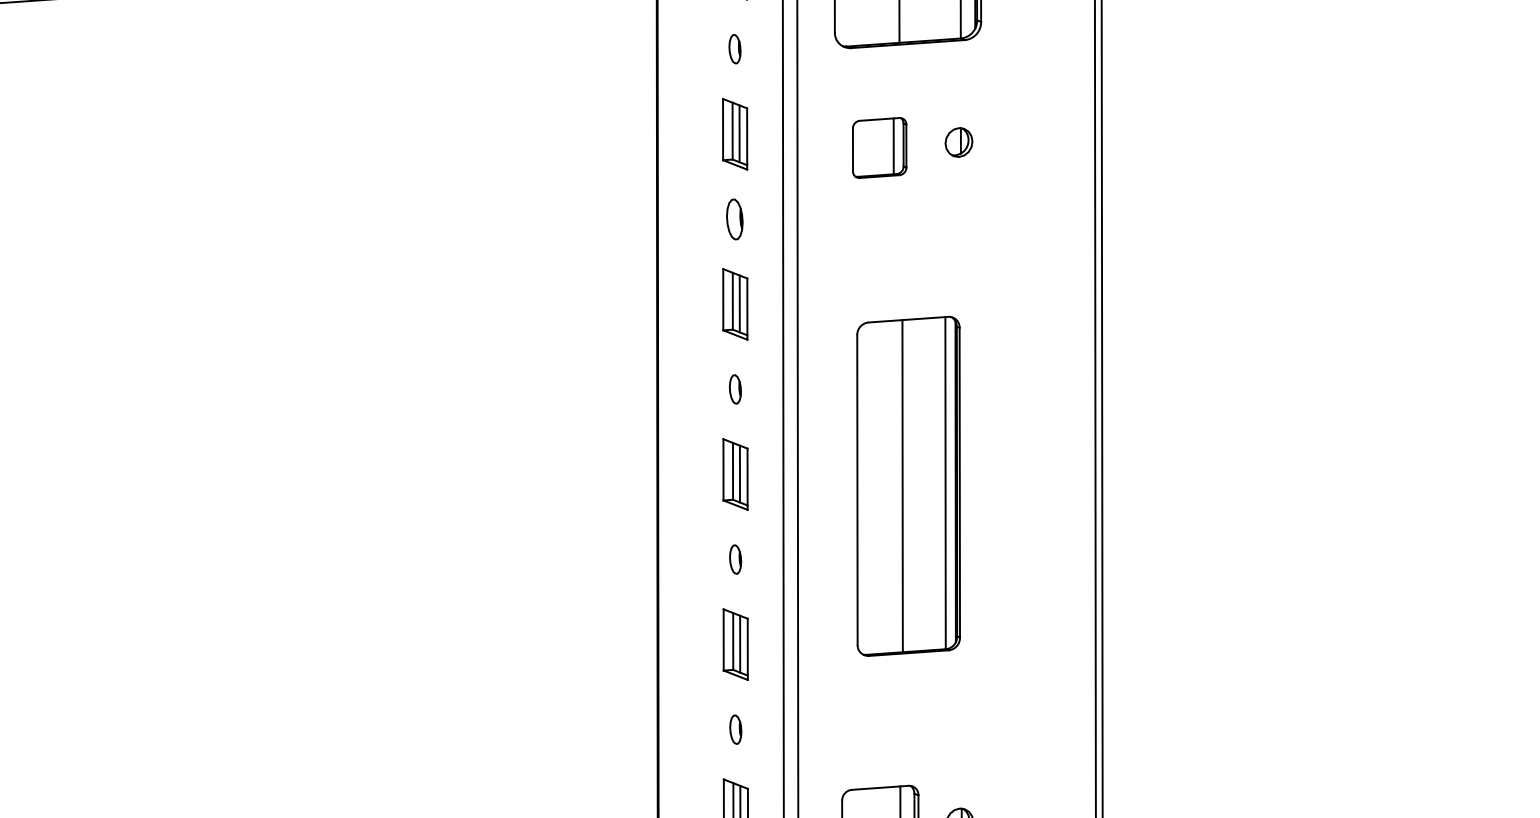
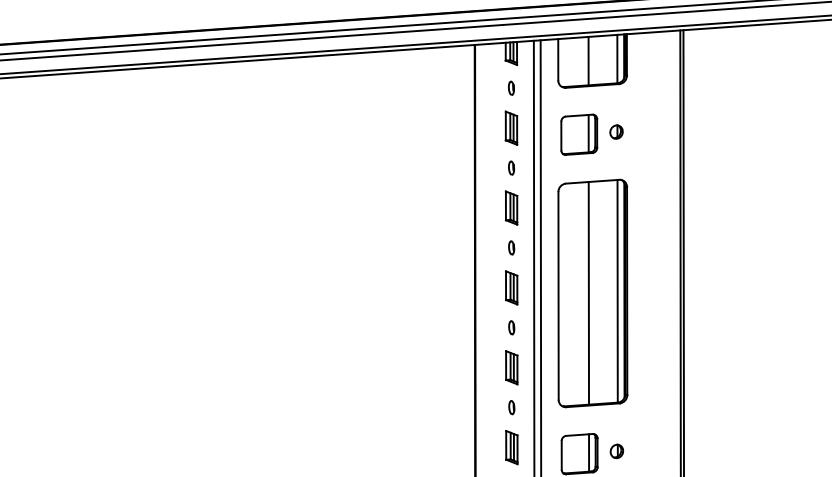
part: (880, 147) -> (579, 134), size x1.43
part: (735, 217) -> (511, 167), size x0.71
part: (907, 486) -> (592, 293), size x1.43

